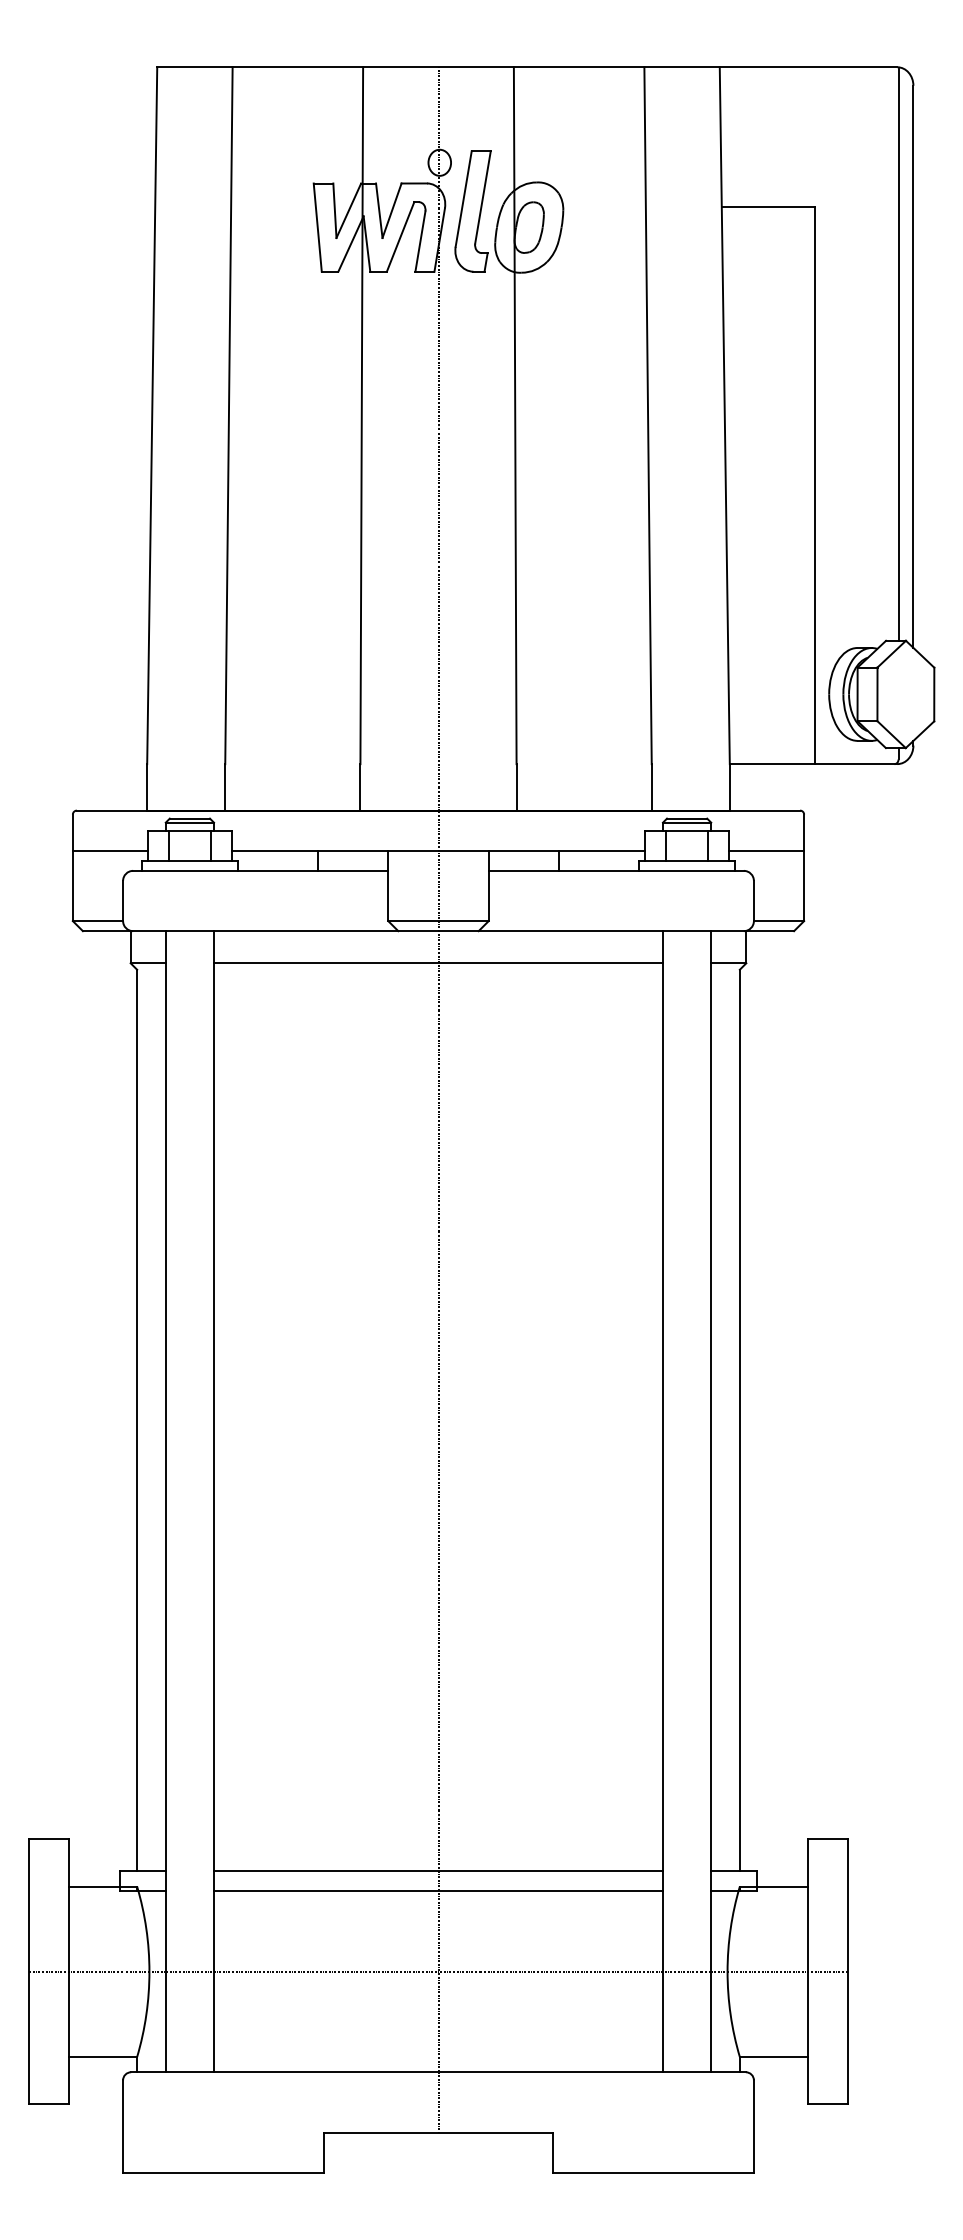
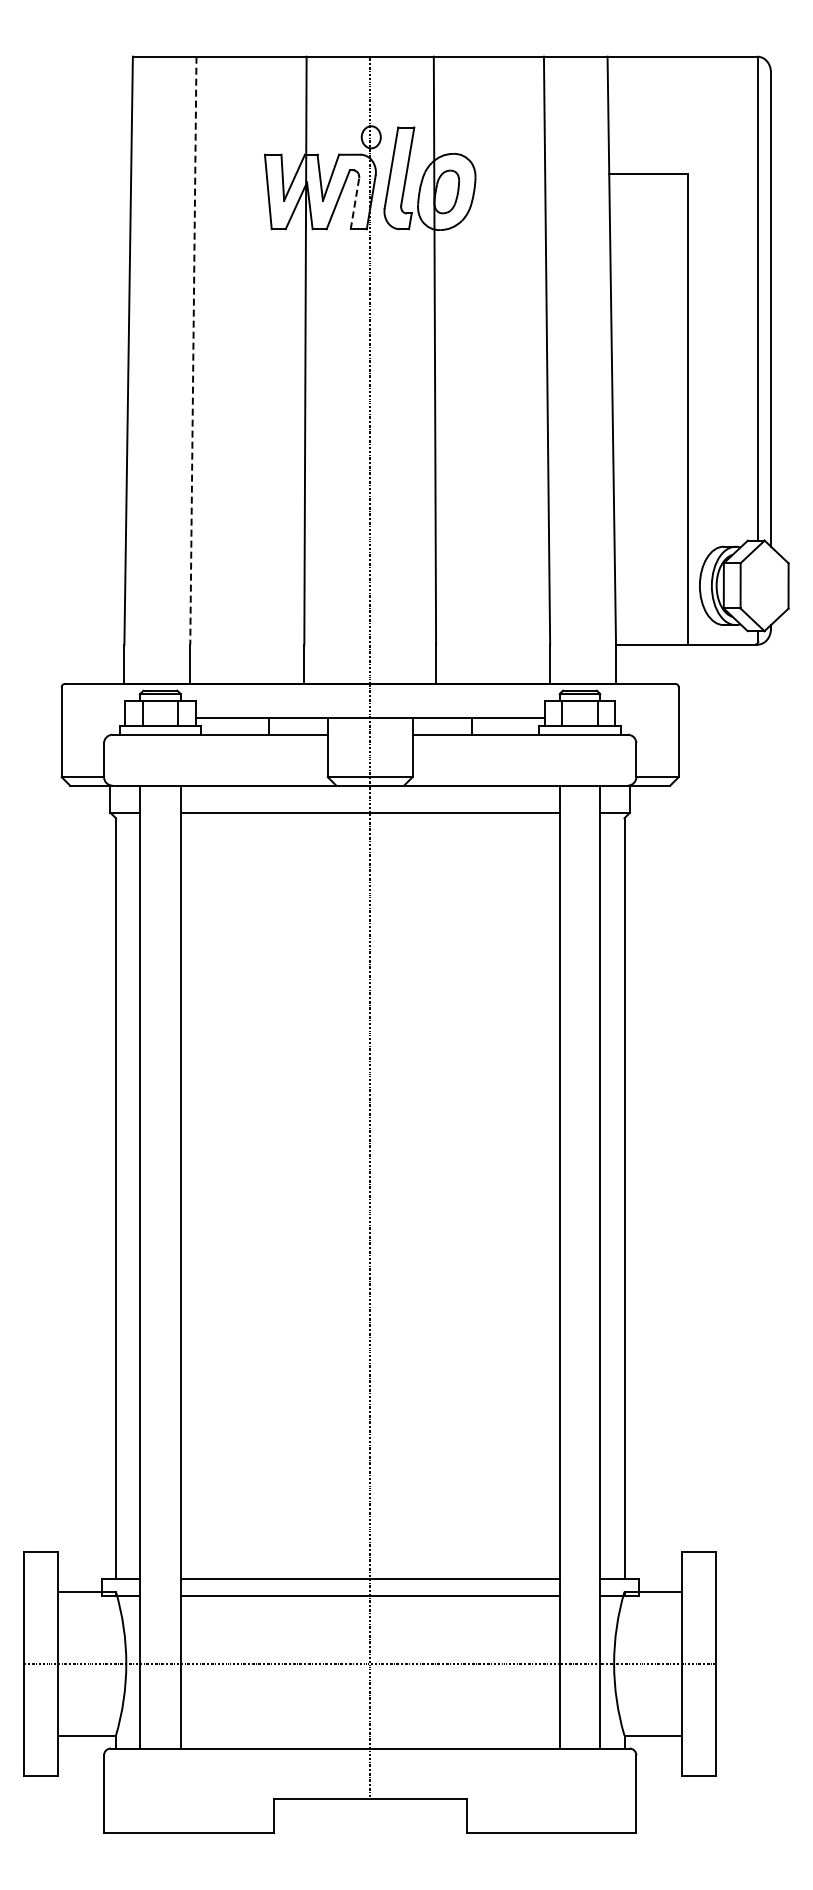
line: (419, 241) -> (354, 203), solid -> dashed
line: (229, 416) -> (193, 351), solid -> dashed
line: (110, 850) -> (93, 717), removed
line: (765, 850) -> (646, 717), removed

